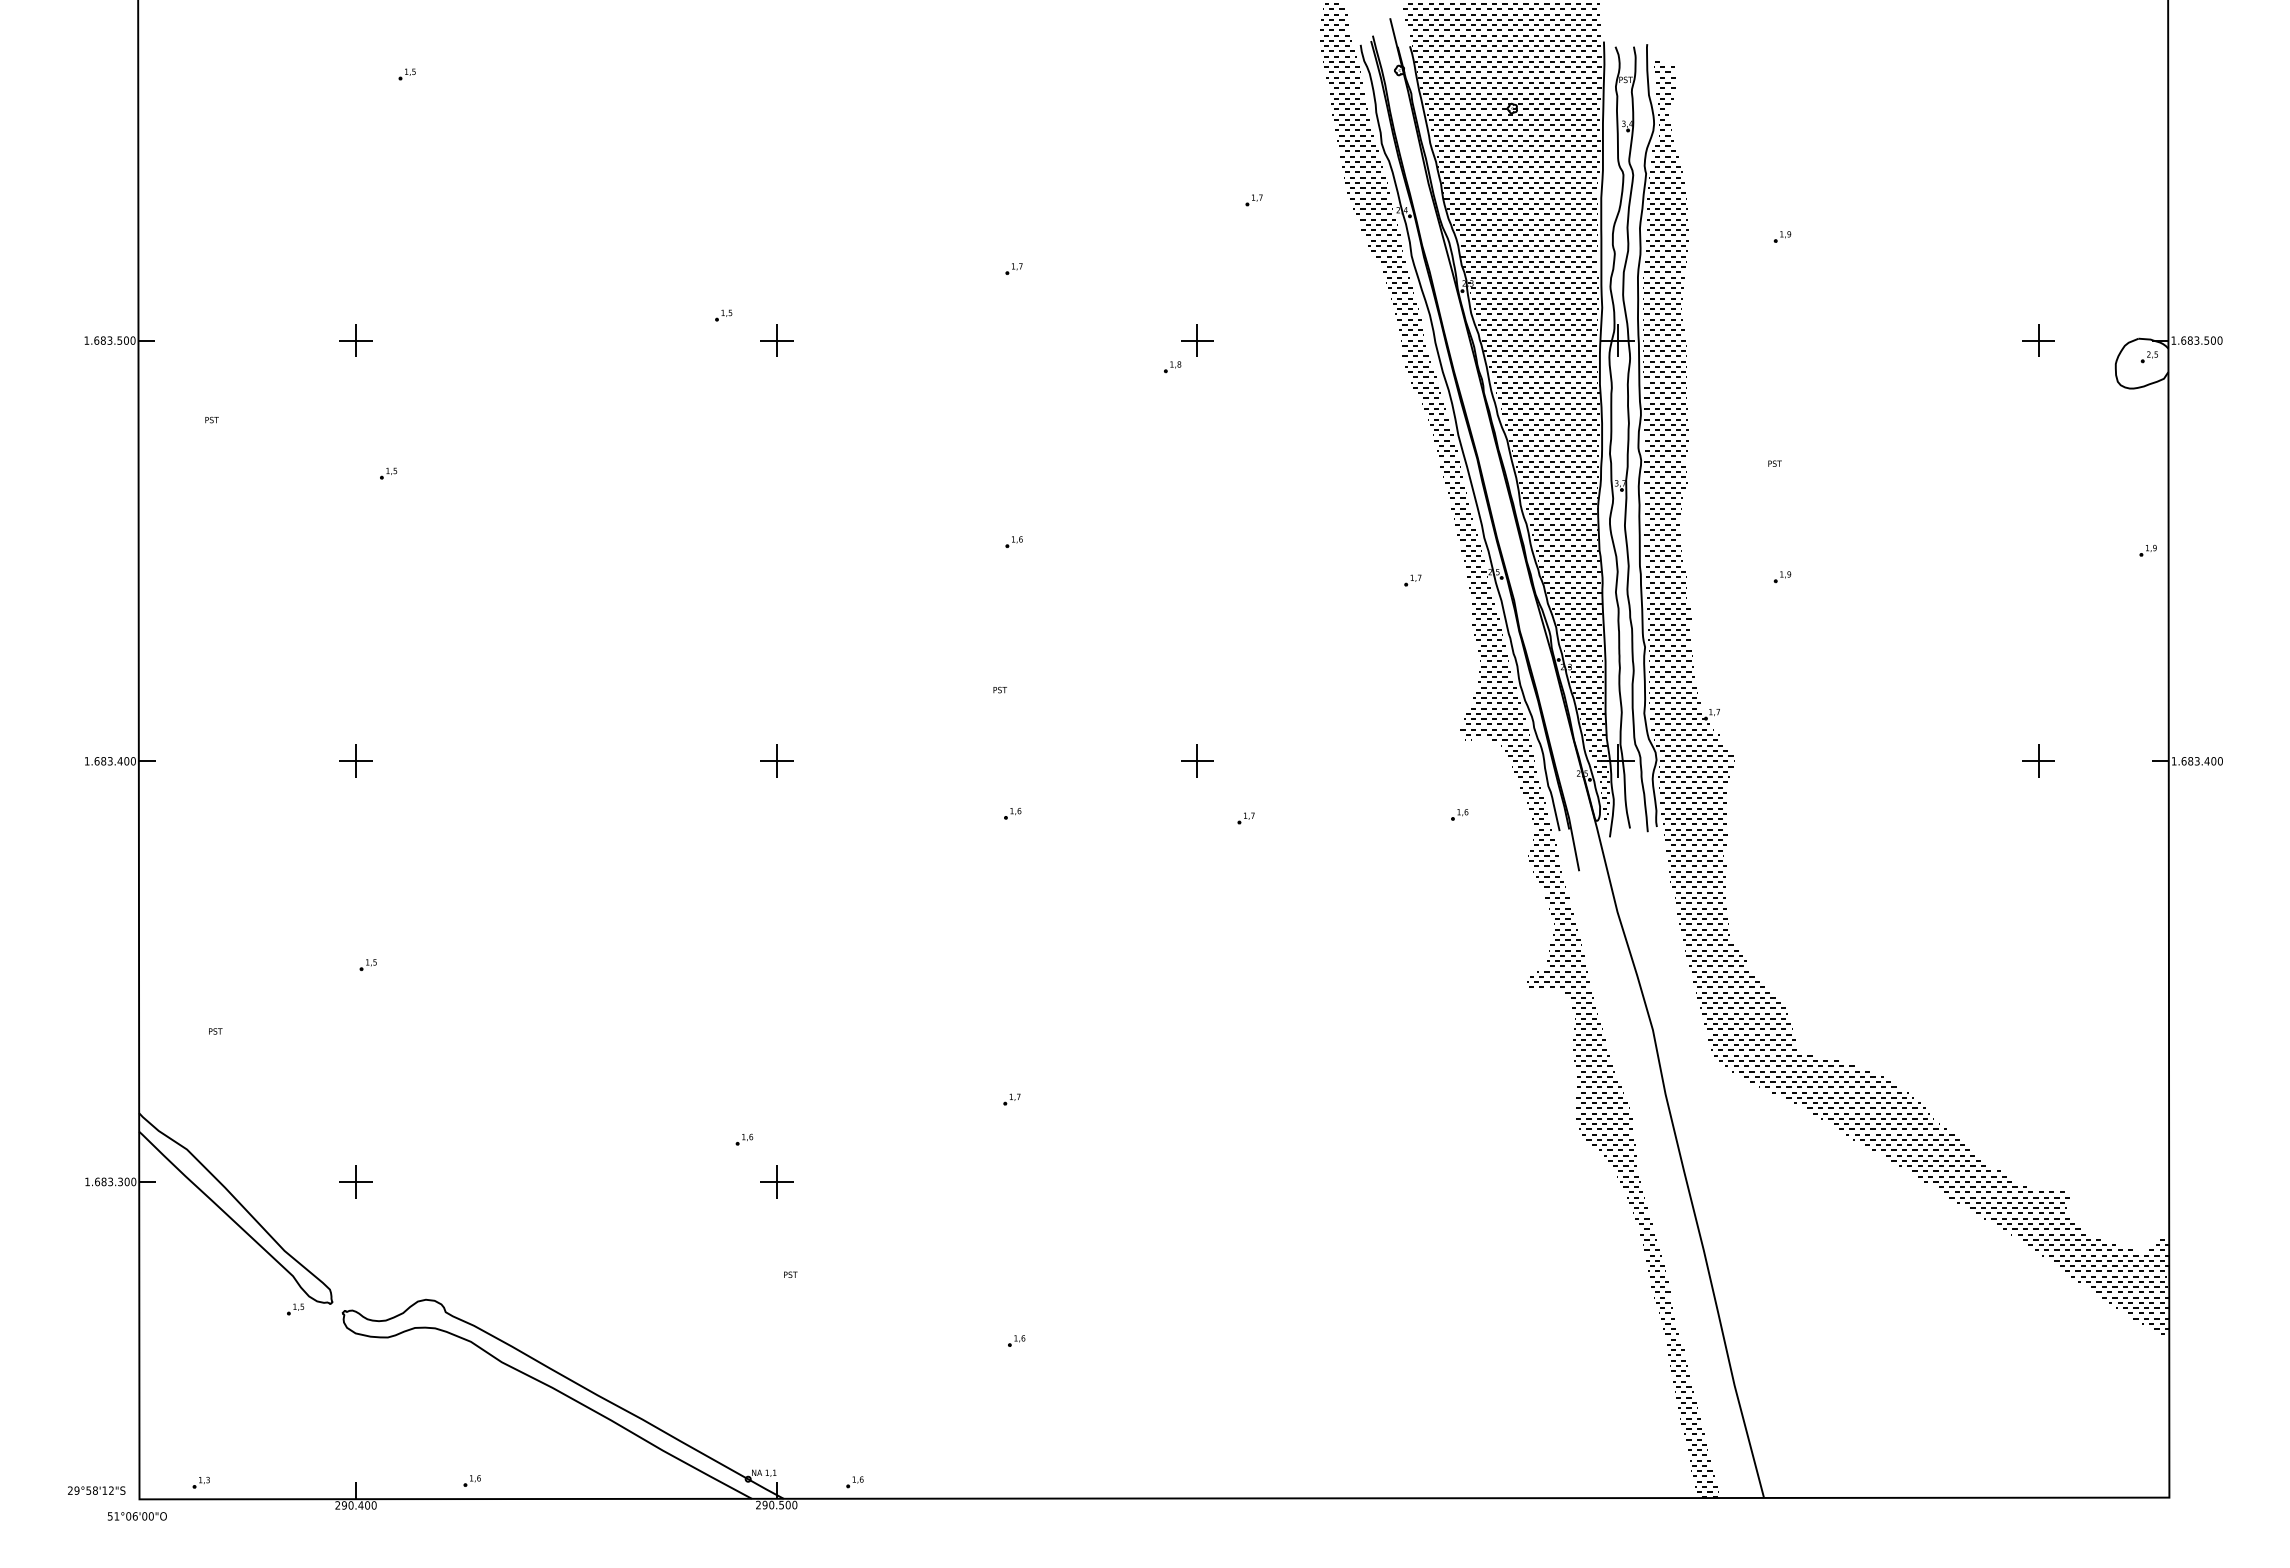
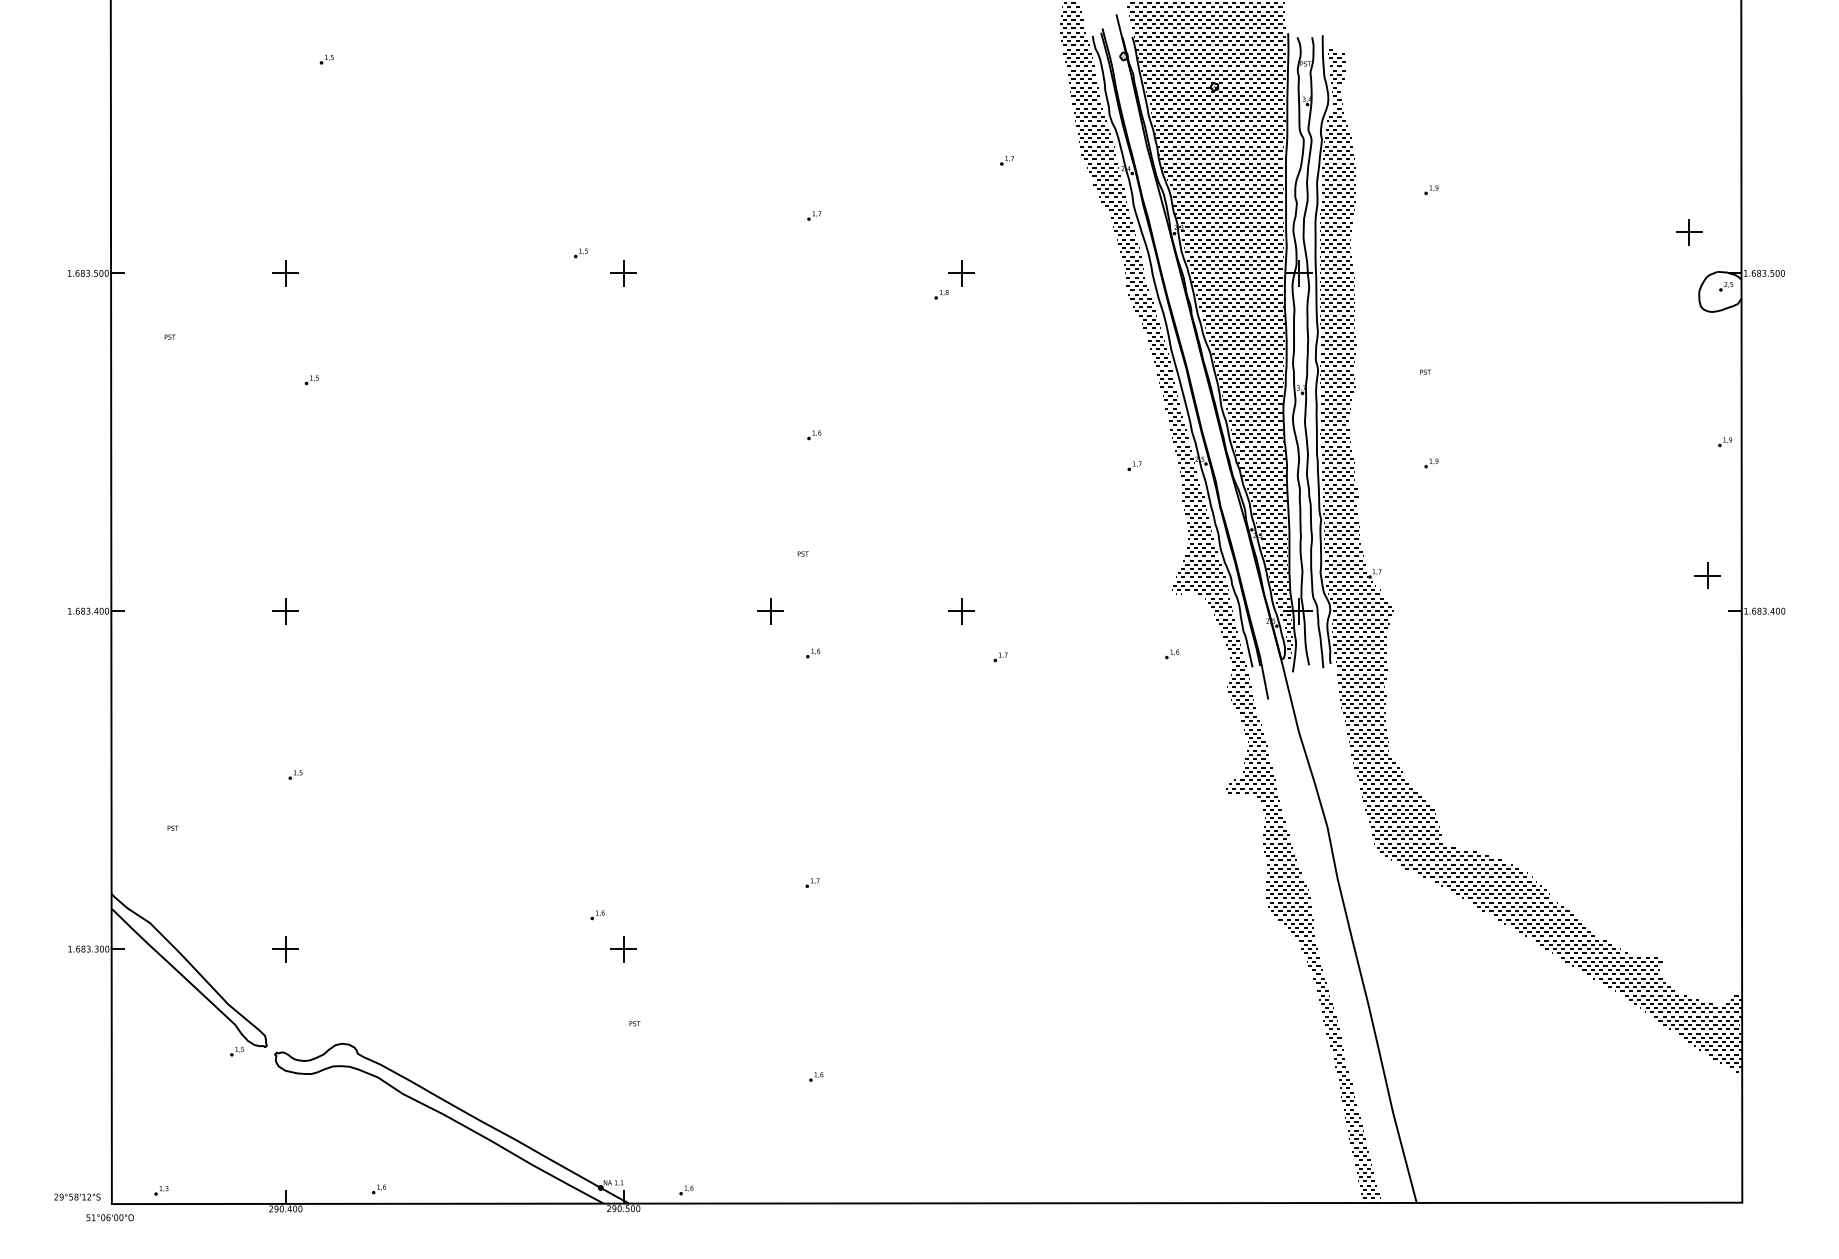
part: (2038, 340) -> (1689, 232), moved
part: (776, 760) -> (770, 610), moved
part: (2038, 760) -> (1707, 575), moved

